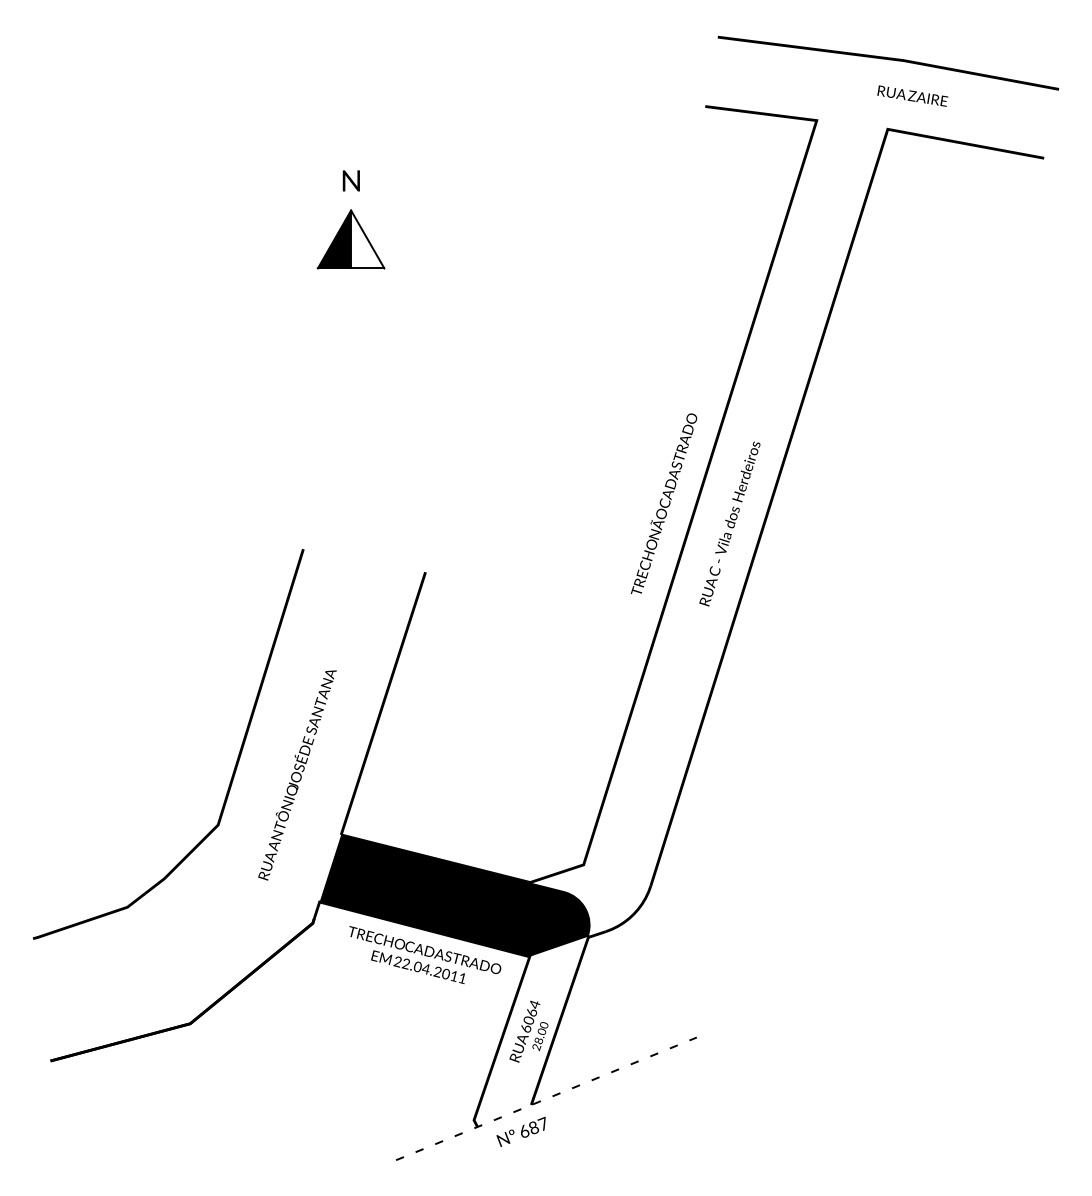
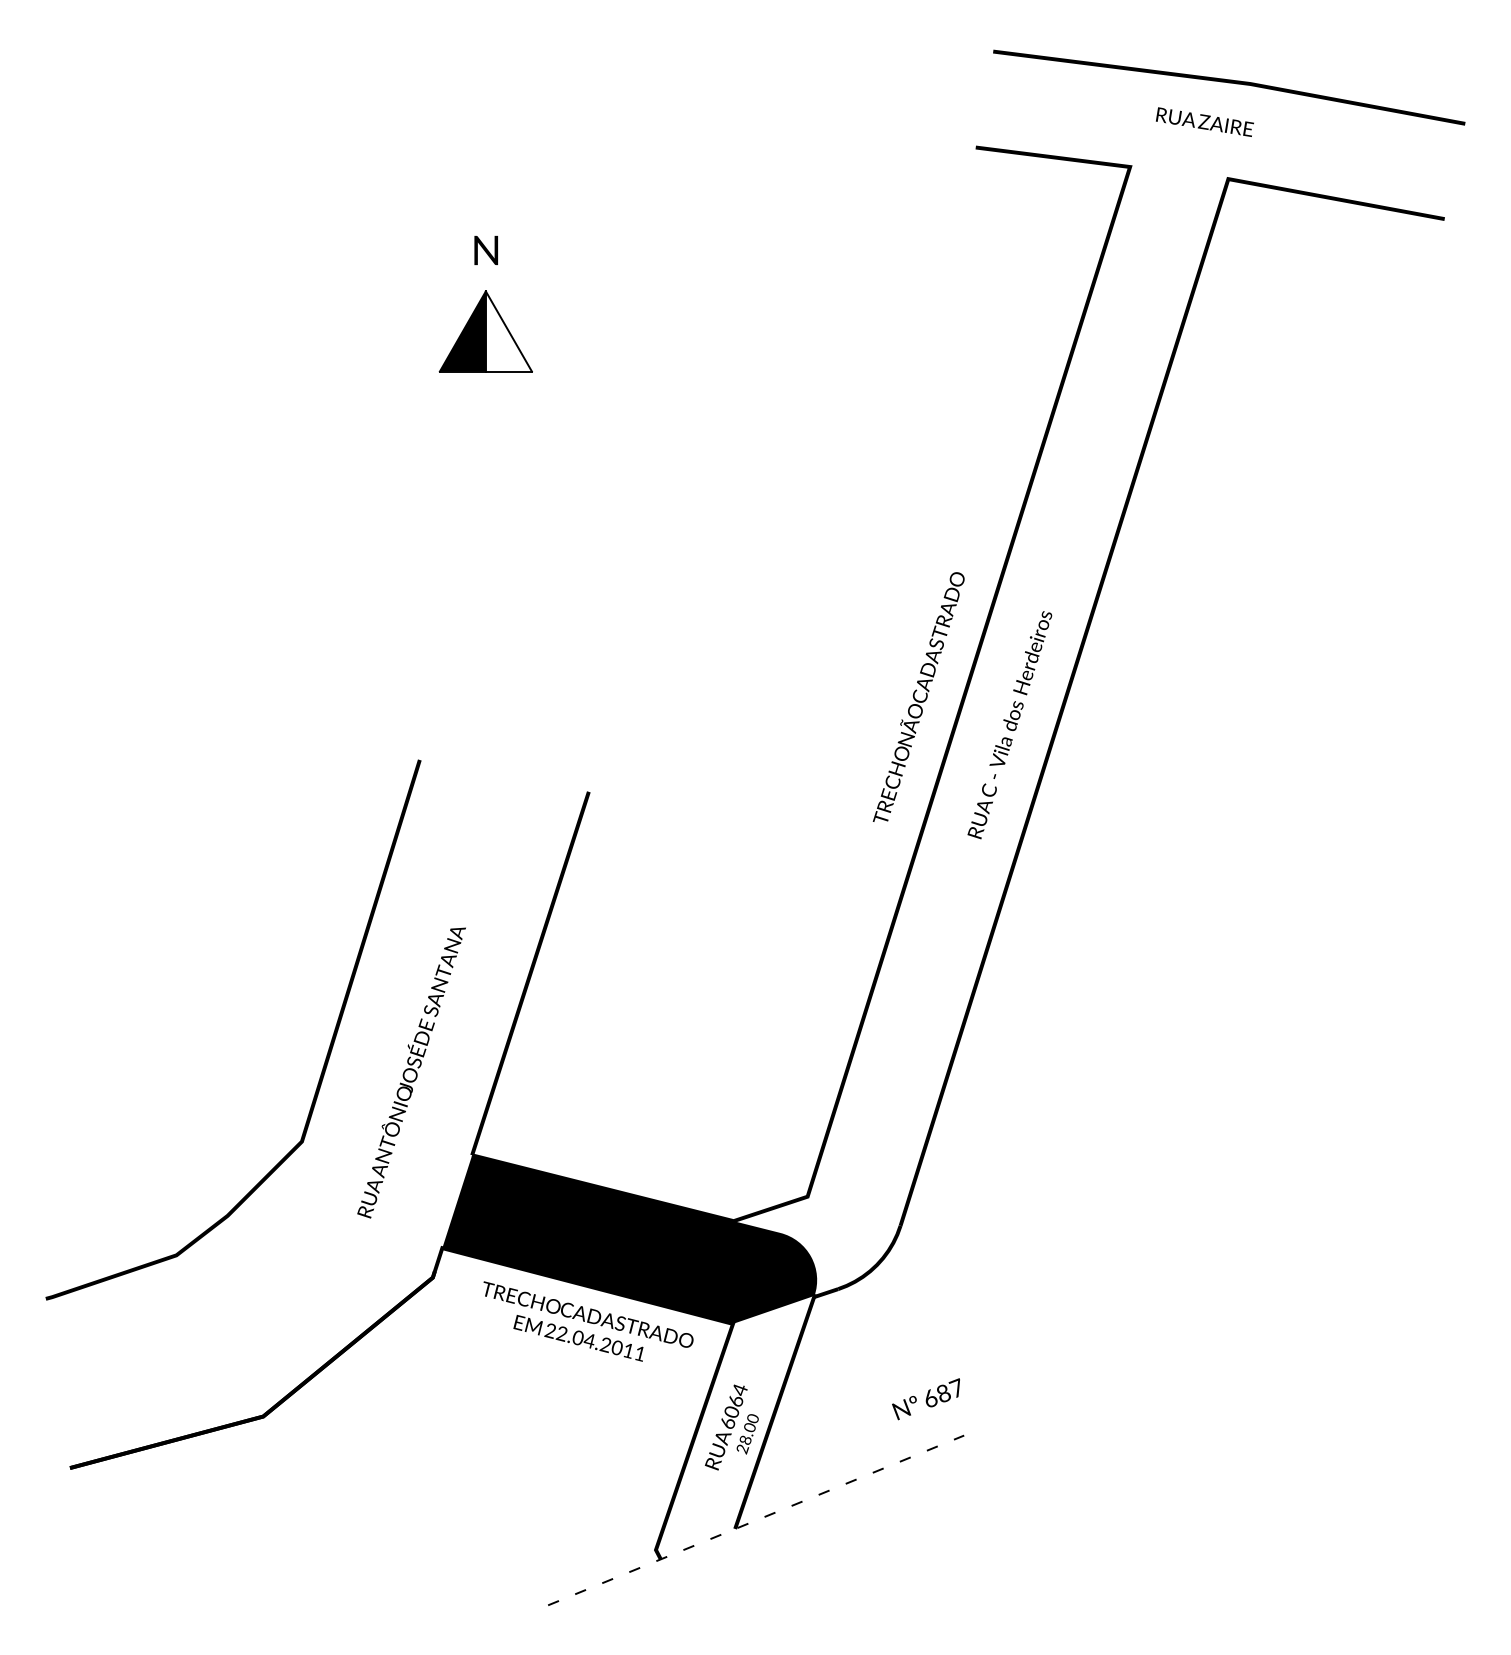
text: (912, 95) -> (1204, 121), moved
text: (520, 1132) -> (925, 1399), moved

